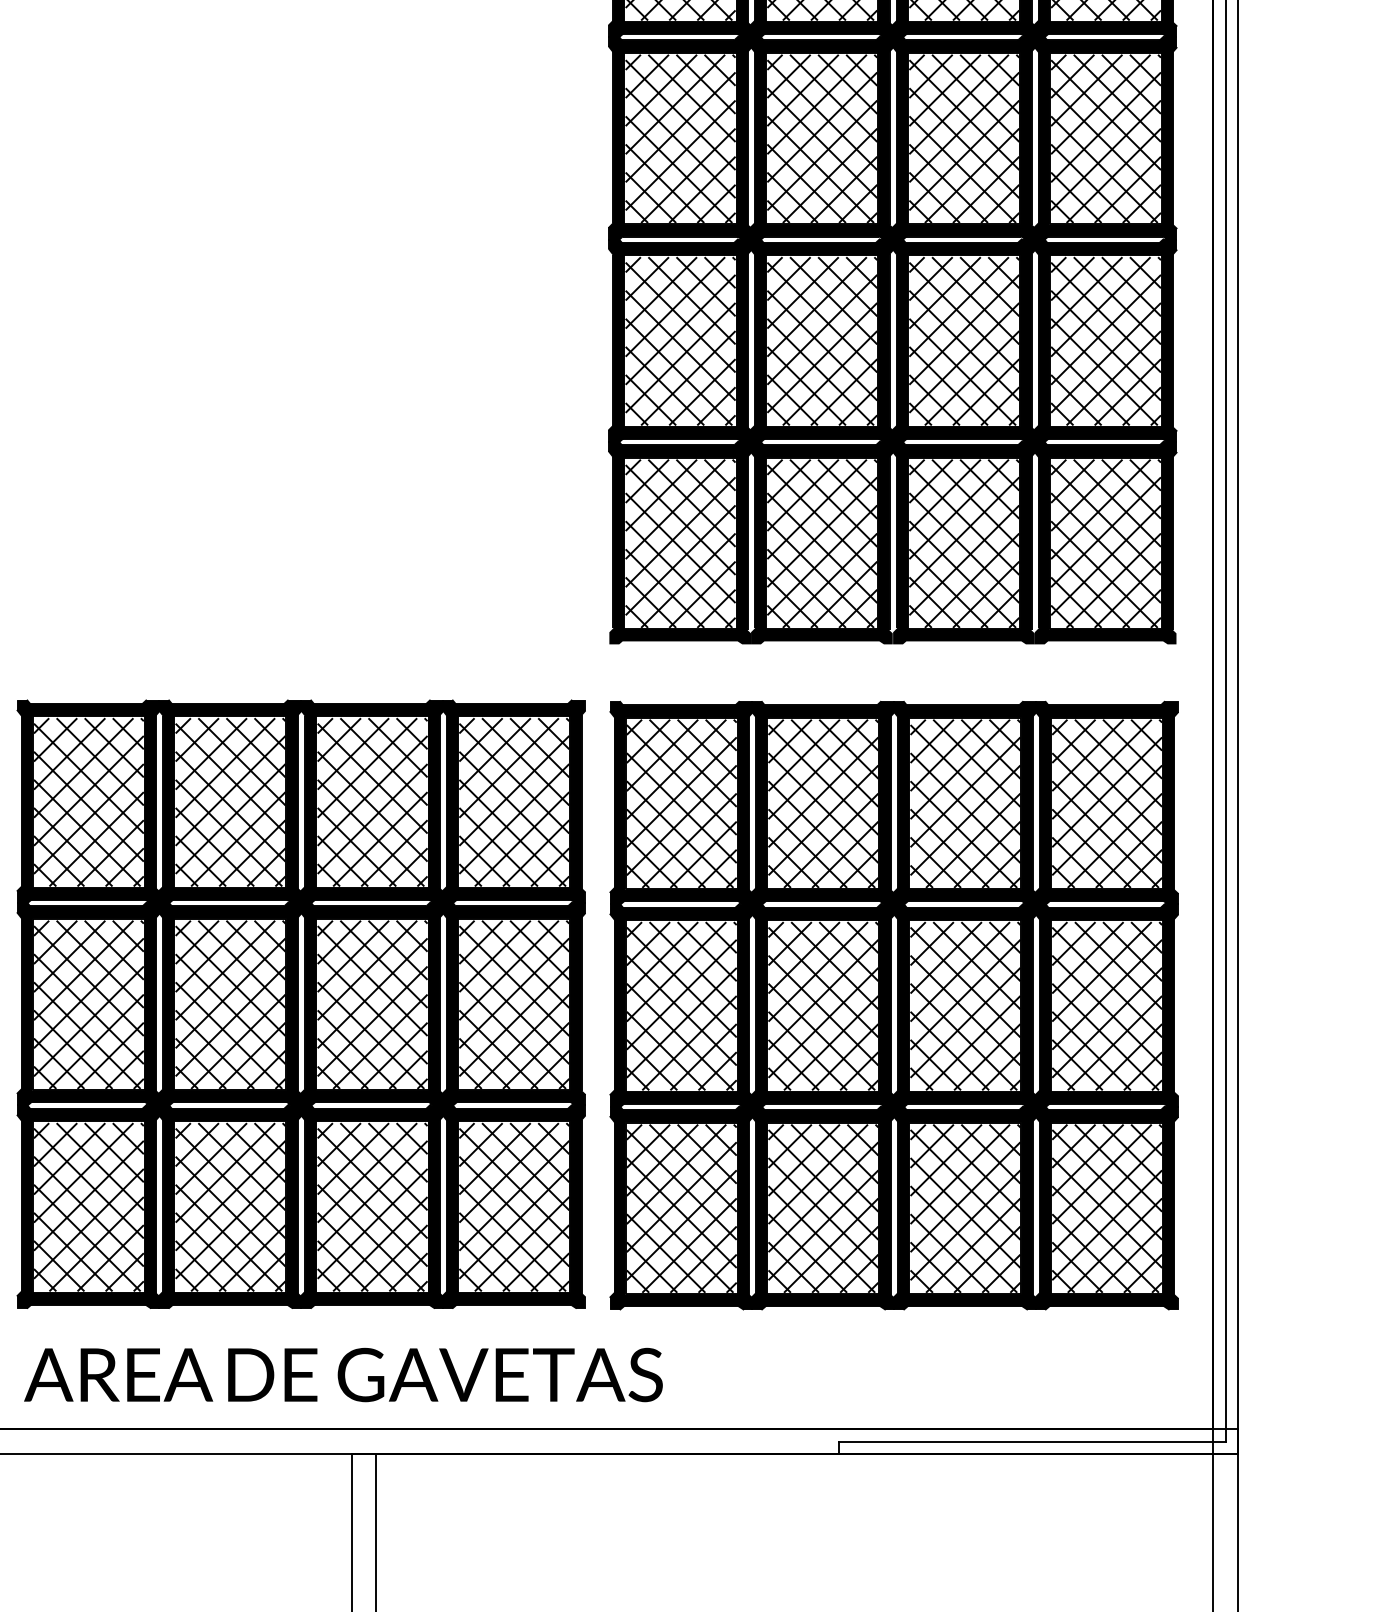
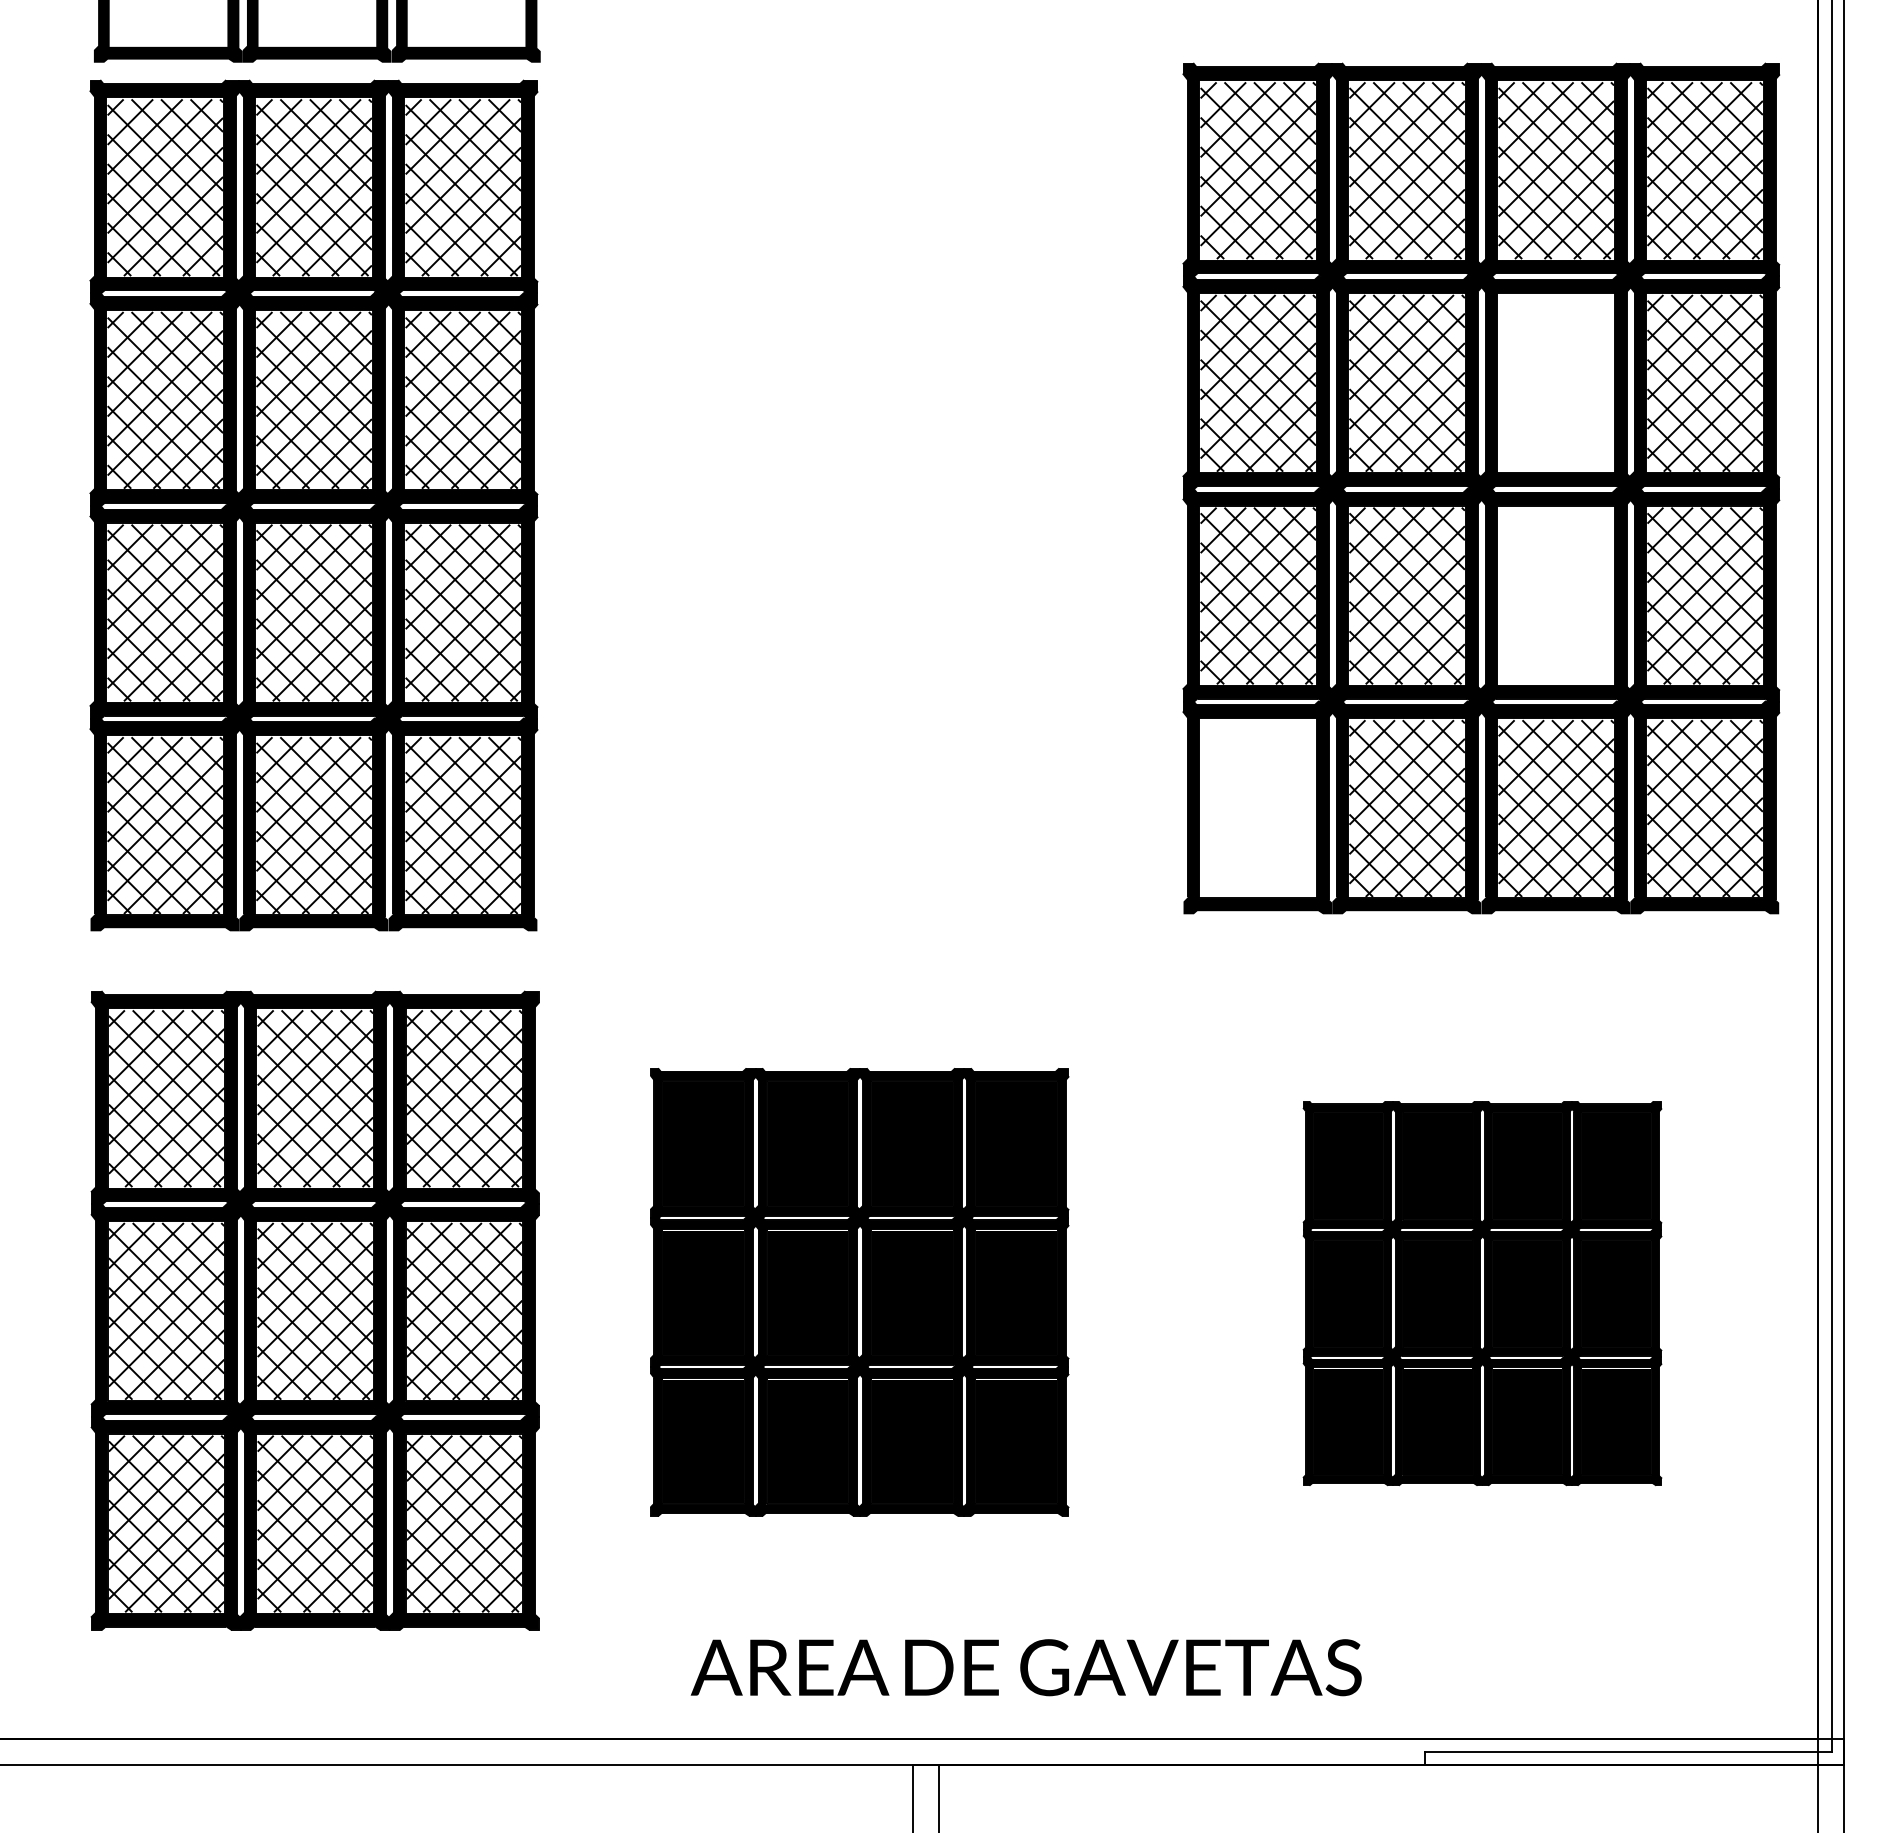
hatch: (964, 139) -> (1556, 383), removed
hatch: (964, 340) -> (1556, 595), removed
hatch: (680, 543) -> (1258, 808), removed
part: (300, 1004) -> (859, 1292), size x0.7
part: (894, 1005) -> (1482, 1293), size x0.6
text: (342, 1374) -> (1025, 1667), moved

